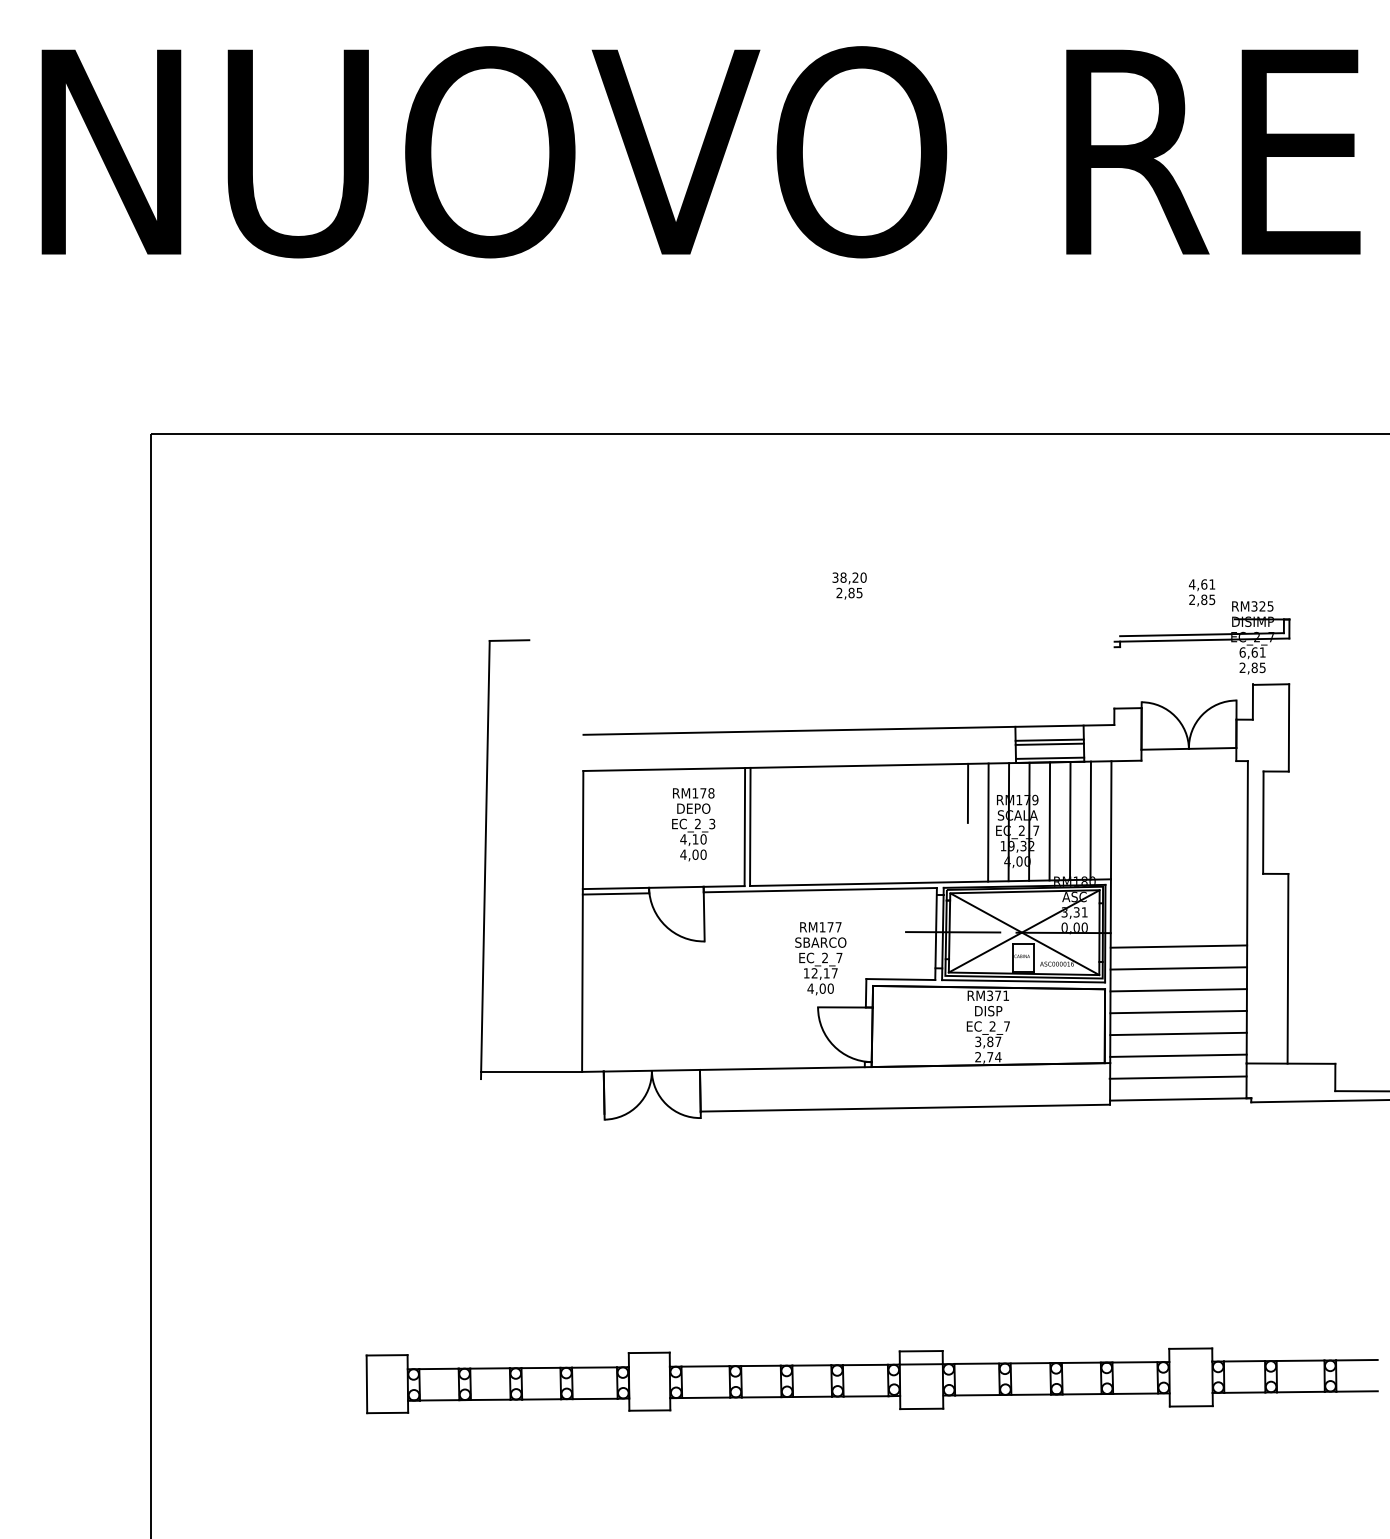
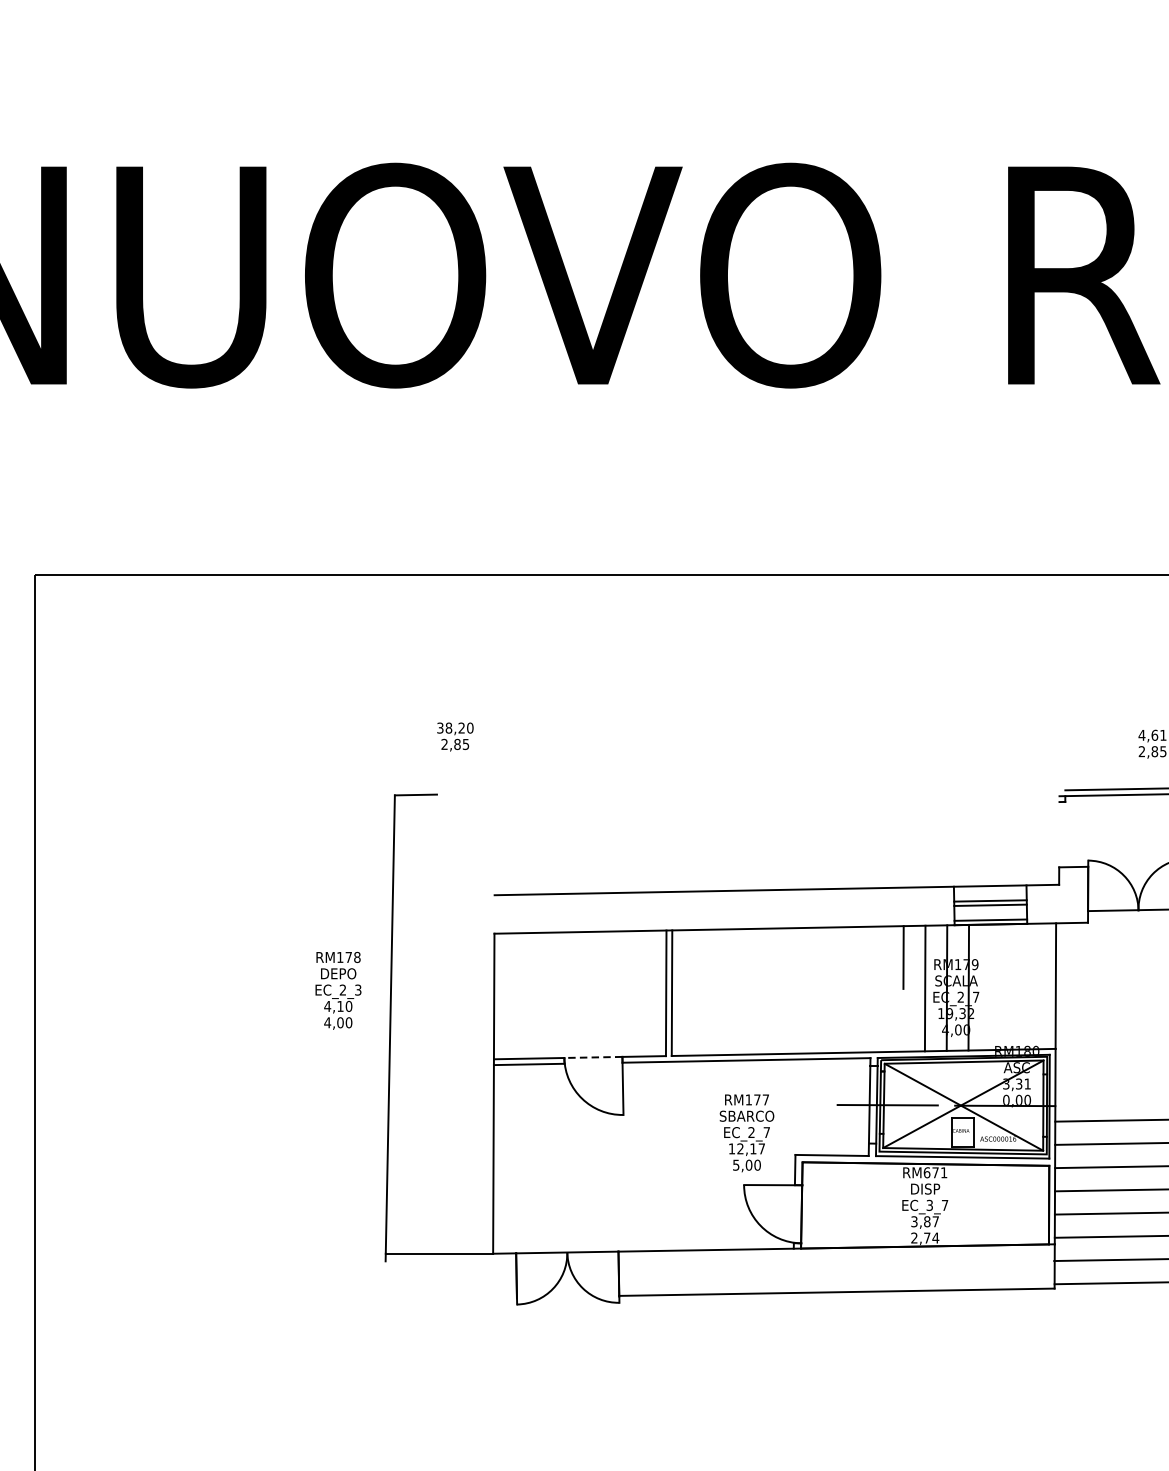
text: (849, 585) -> (455, 736), moved
line: (1090, 820) -> (1033, 986), removed
line: (1049, 821) -> (990, 987), removed
line: (1070, 821) -> (1012, 987), removed
text: (693, 824) -> (338, 990), moved
line: (675, 887) -> (592, 1057), solid -> dashed
text: (810, 988) -> (736, 1165), 4,00 -> 5,00
text: (990, 995) -> (927, 1172), RM371 -> RM671
text: (992, 1026) -> (929, 1205), EC_2_7 -> EC_3_7

